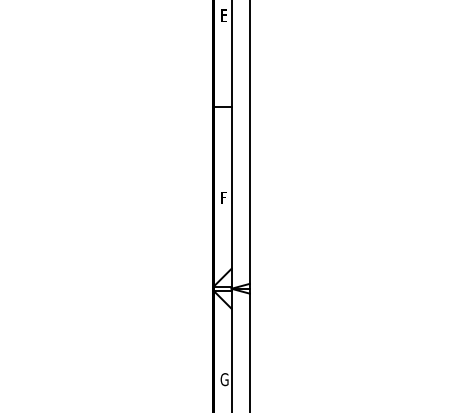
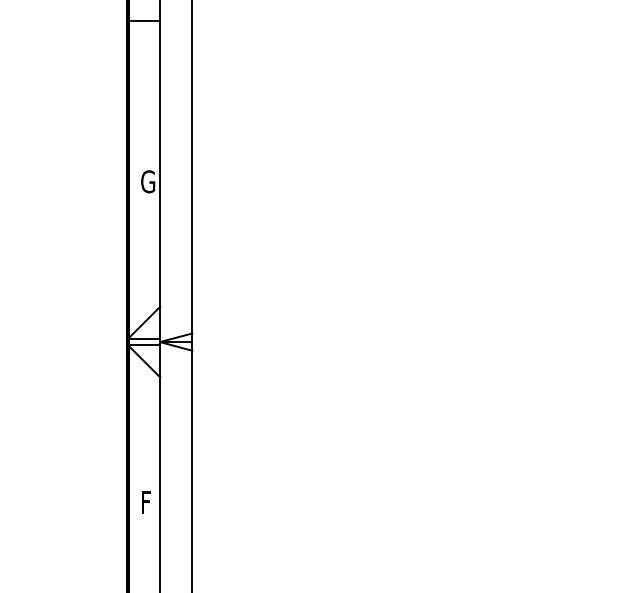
text: (224, 197) -> (147, 181), F -> G
text: (224, 379) -> (147, 502), G -> F

